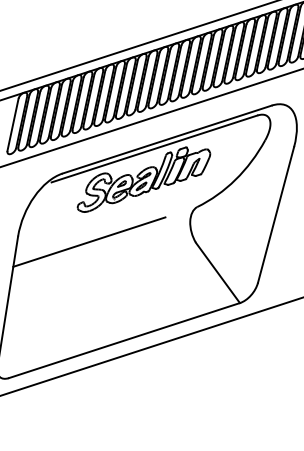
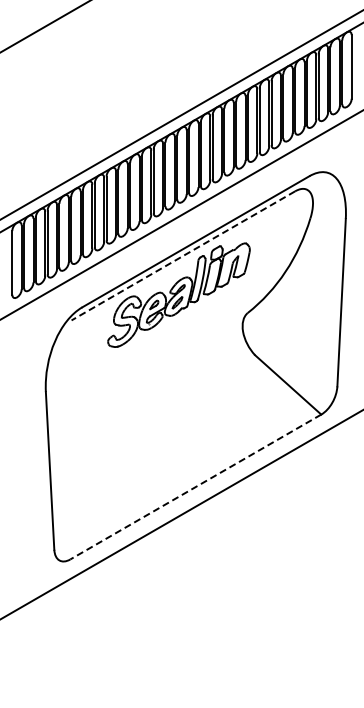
line: (153, 149) -> (182, 256), solid -> dashed
line: (89, 241) -> (130, 380), removed
line: (124, 340) -> (195, 487), solid -> dashed

